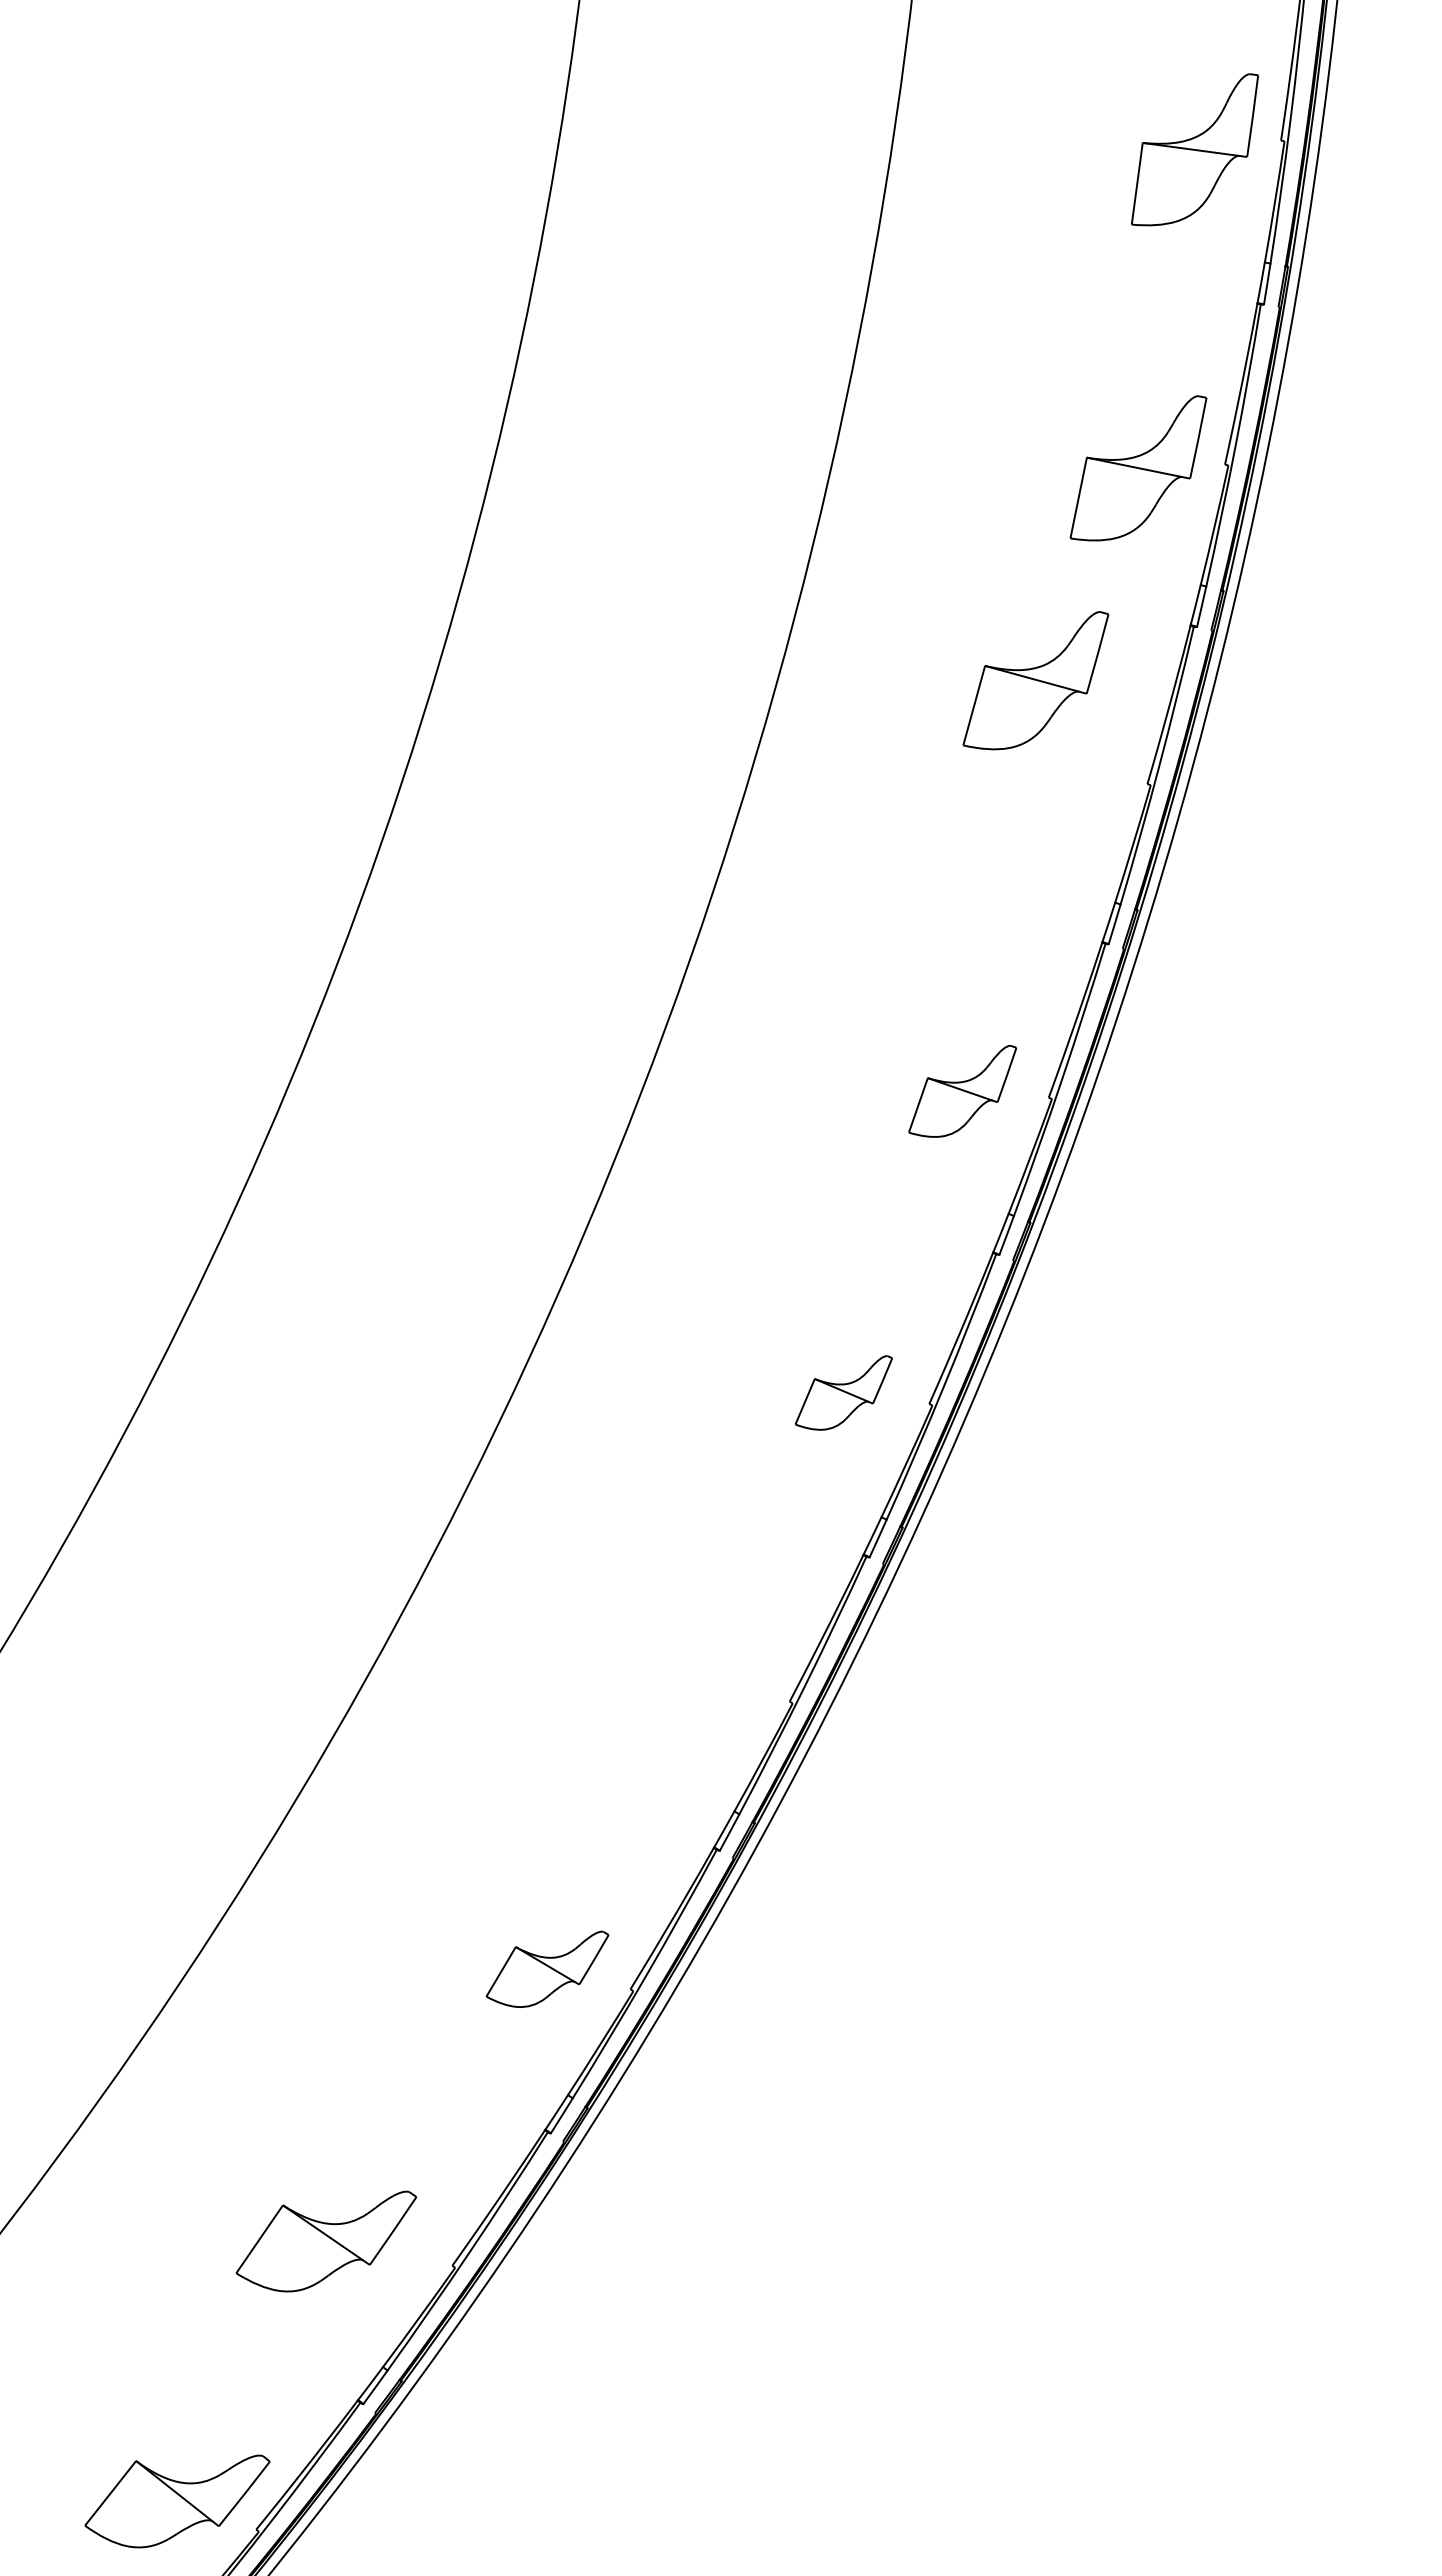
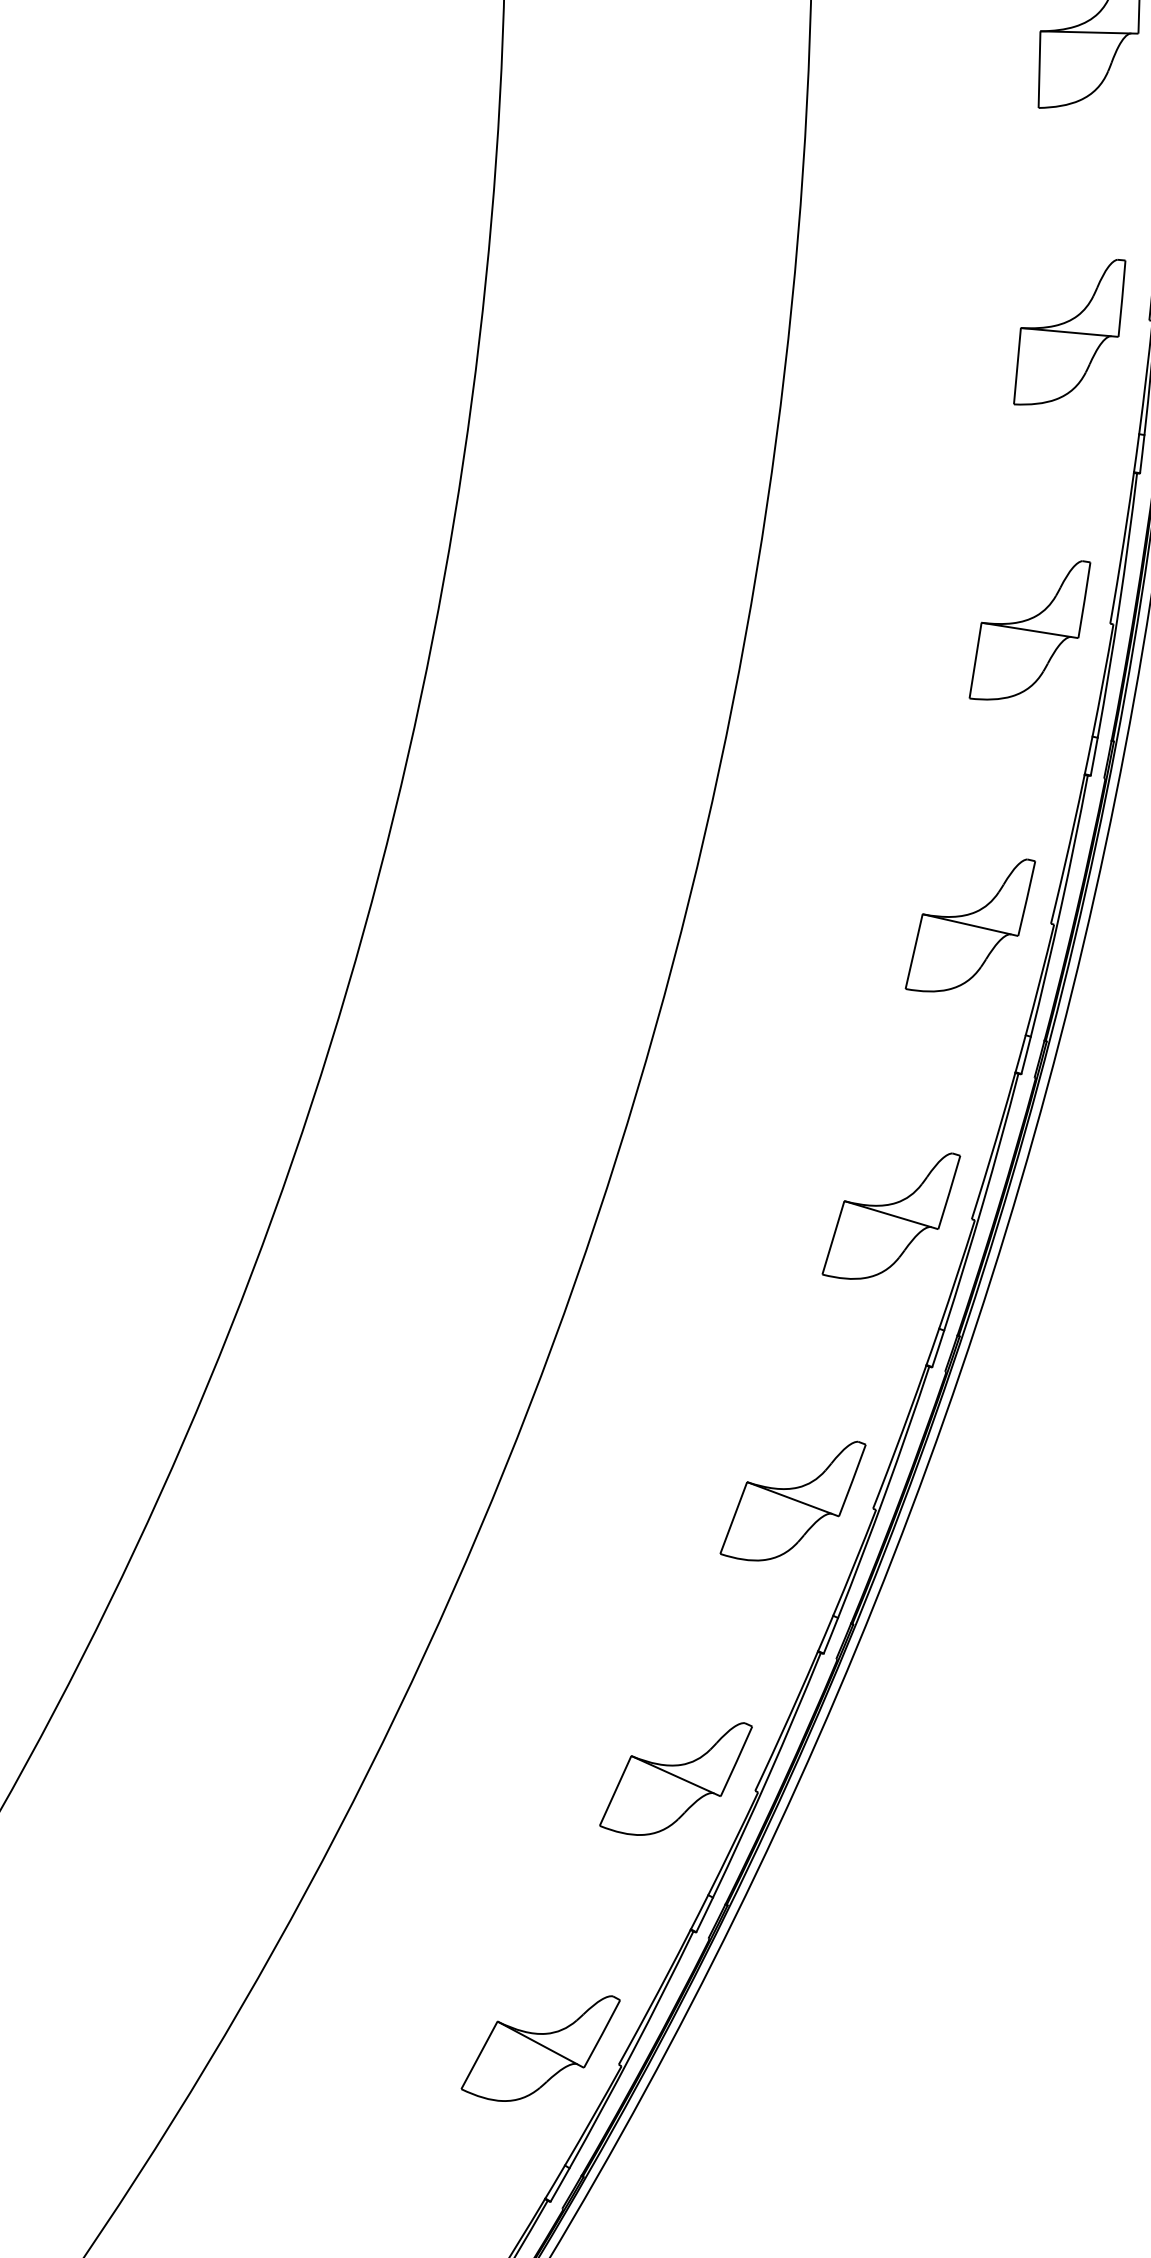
part: (1035, 680) -> (1029, 631), moved
part: (962, 1091) -> (970, 926), size x1.43
part: (843, 1392) -> (891, 1217), size x1.67
part: (704, 1685) -> (792, 1502), added
part: (547, 1969) -> (676, 1781), size x1.43
part: (325, 2241) -> (540, 2050), moved

